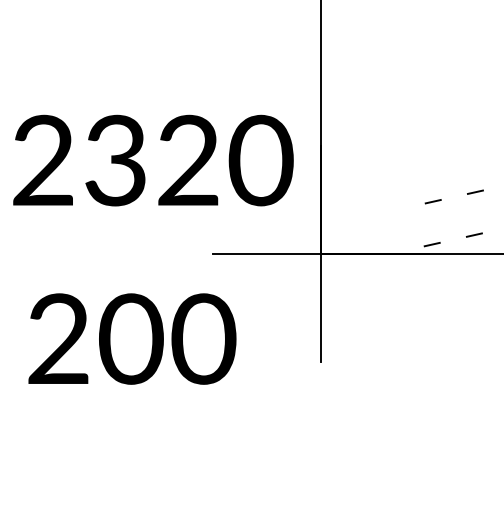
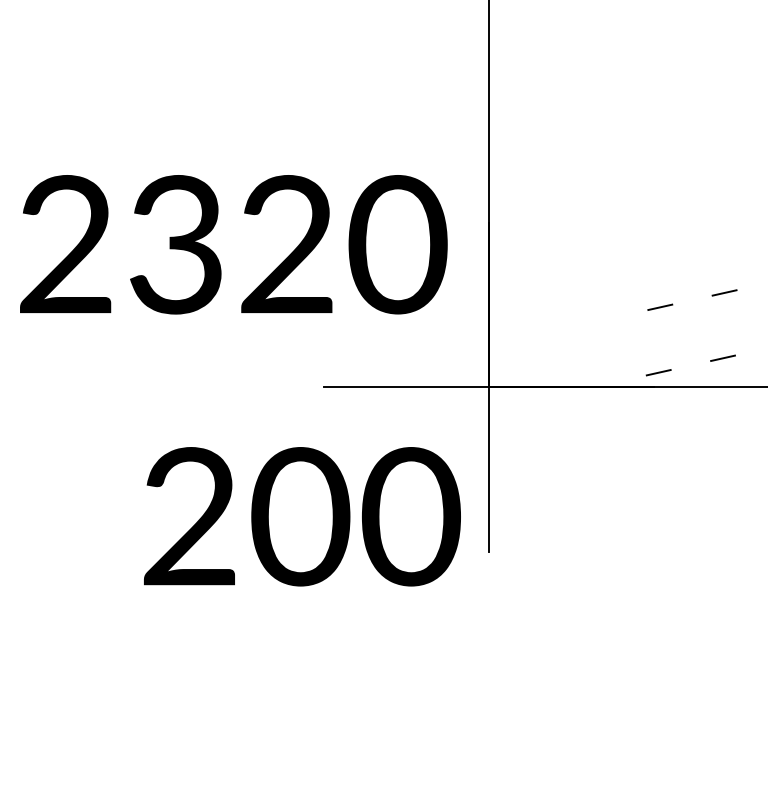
text: (132, 338) -> (302, 515), moved

